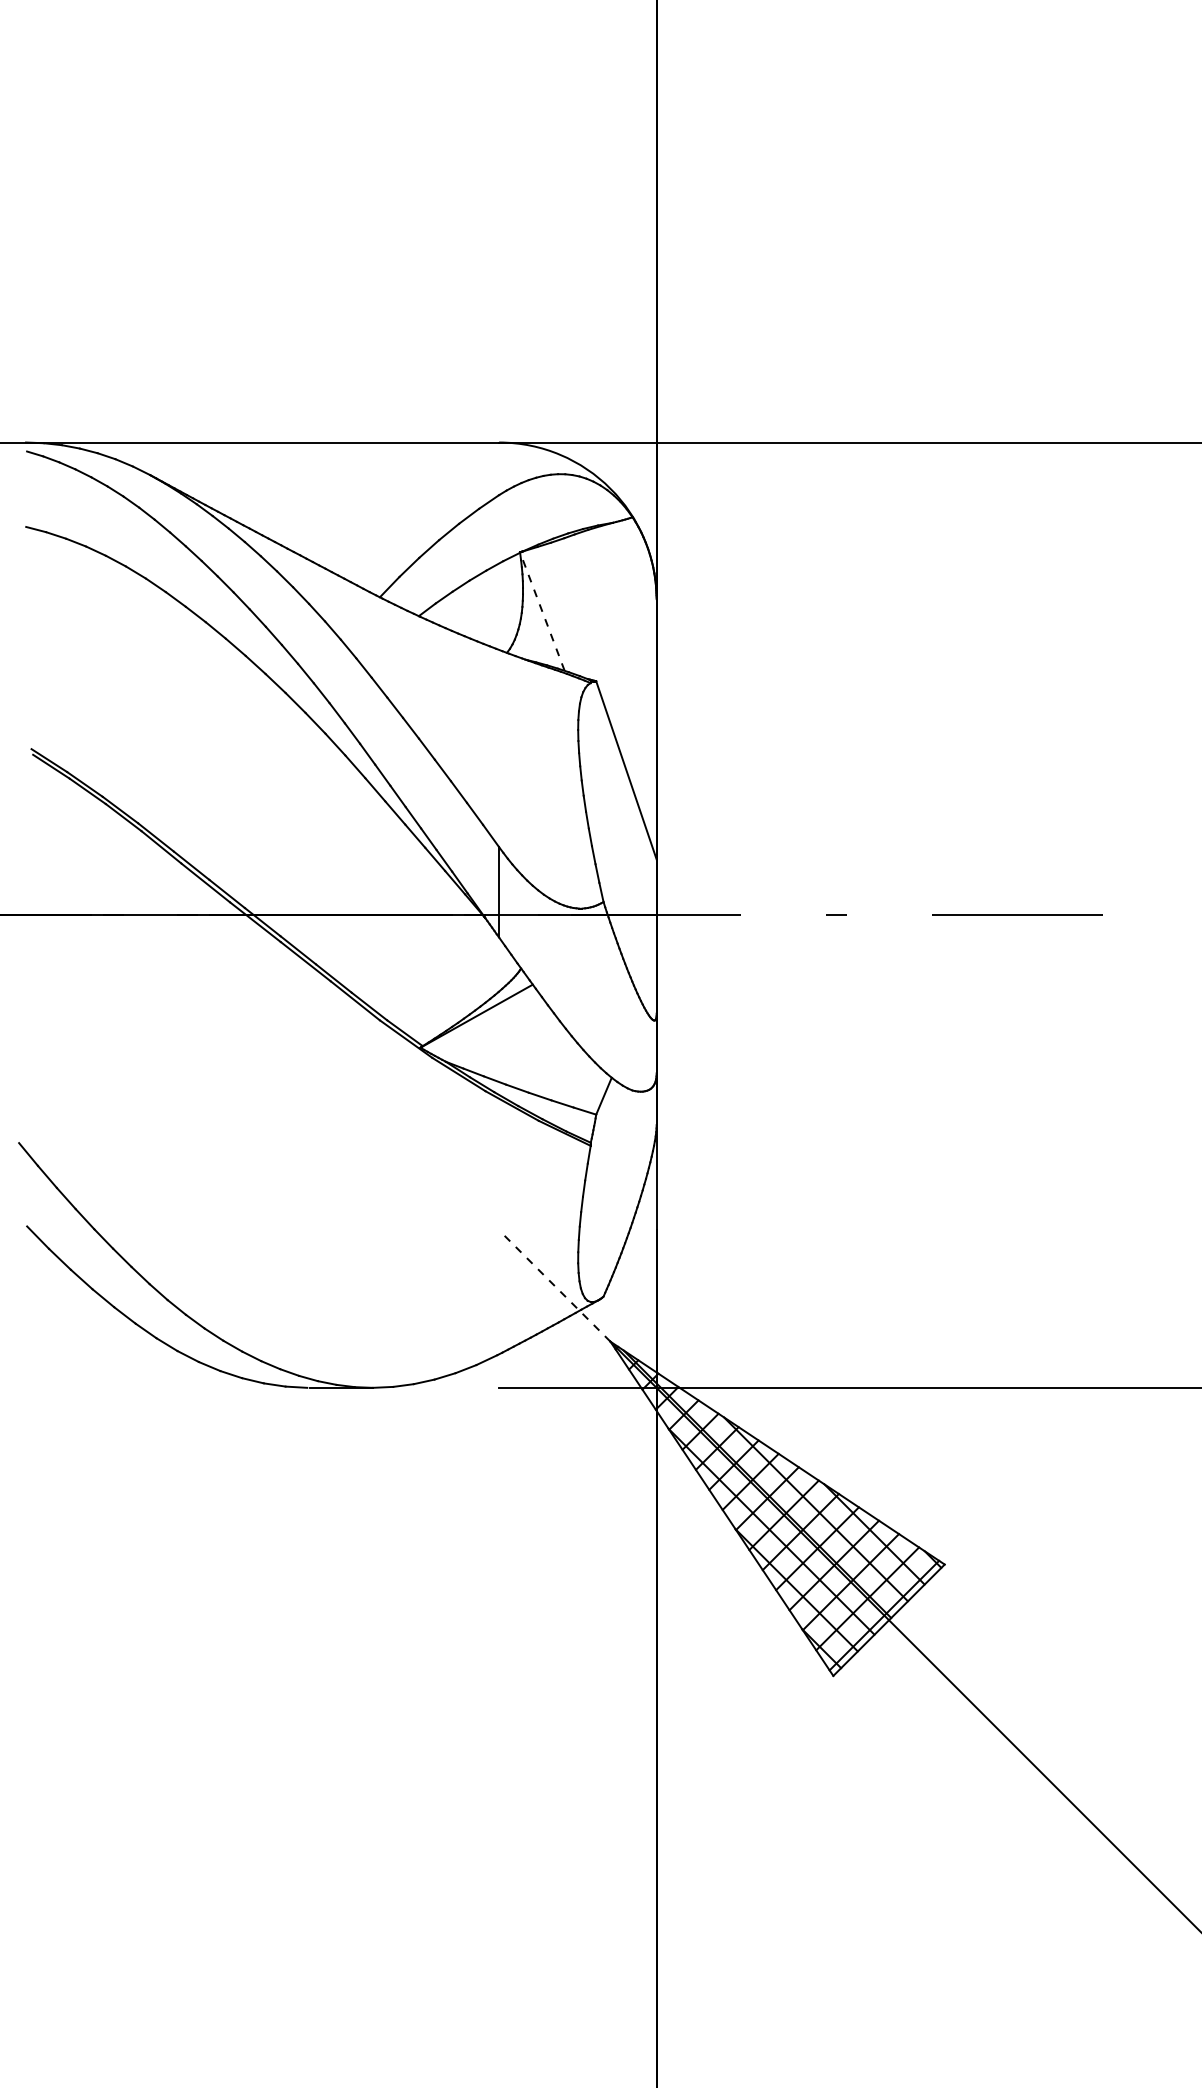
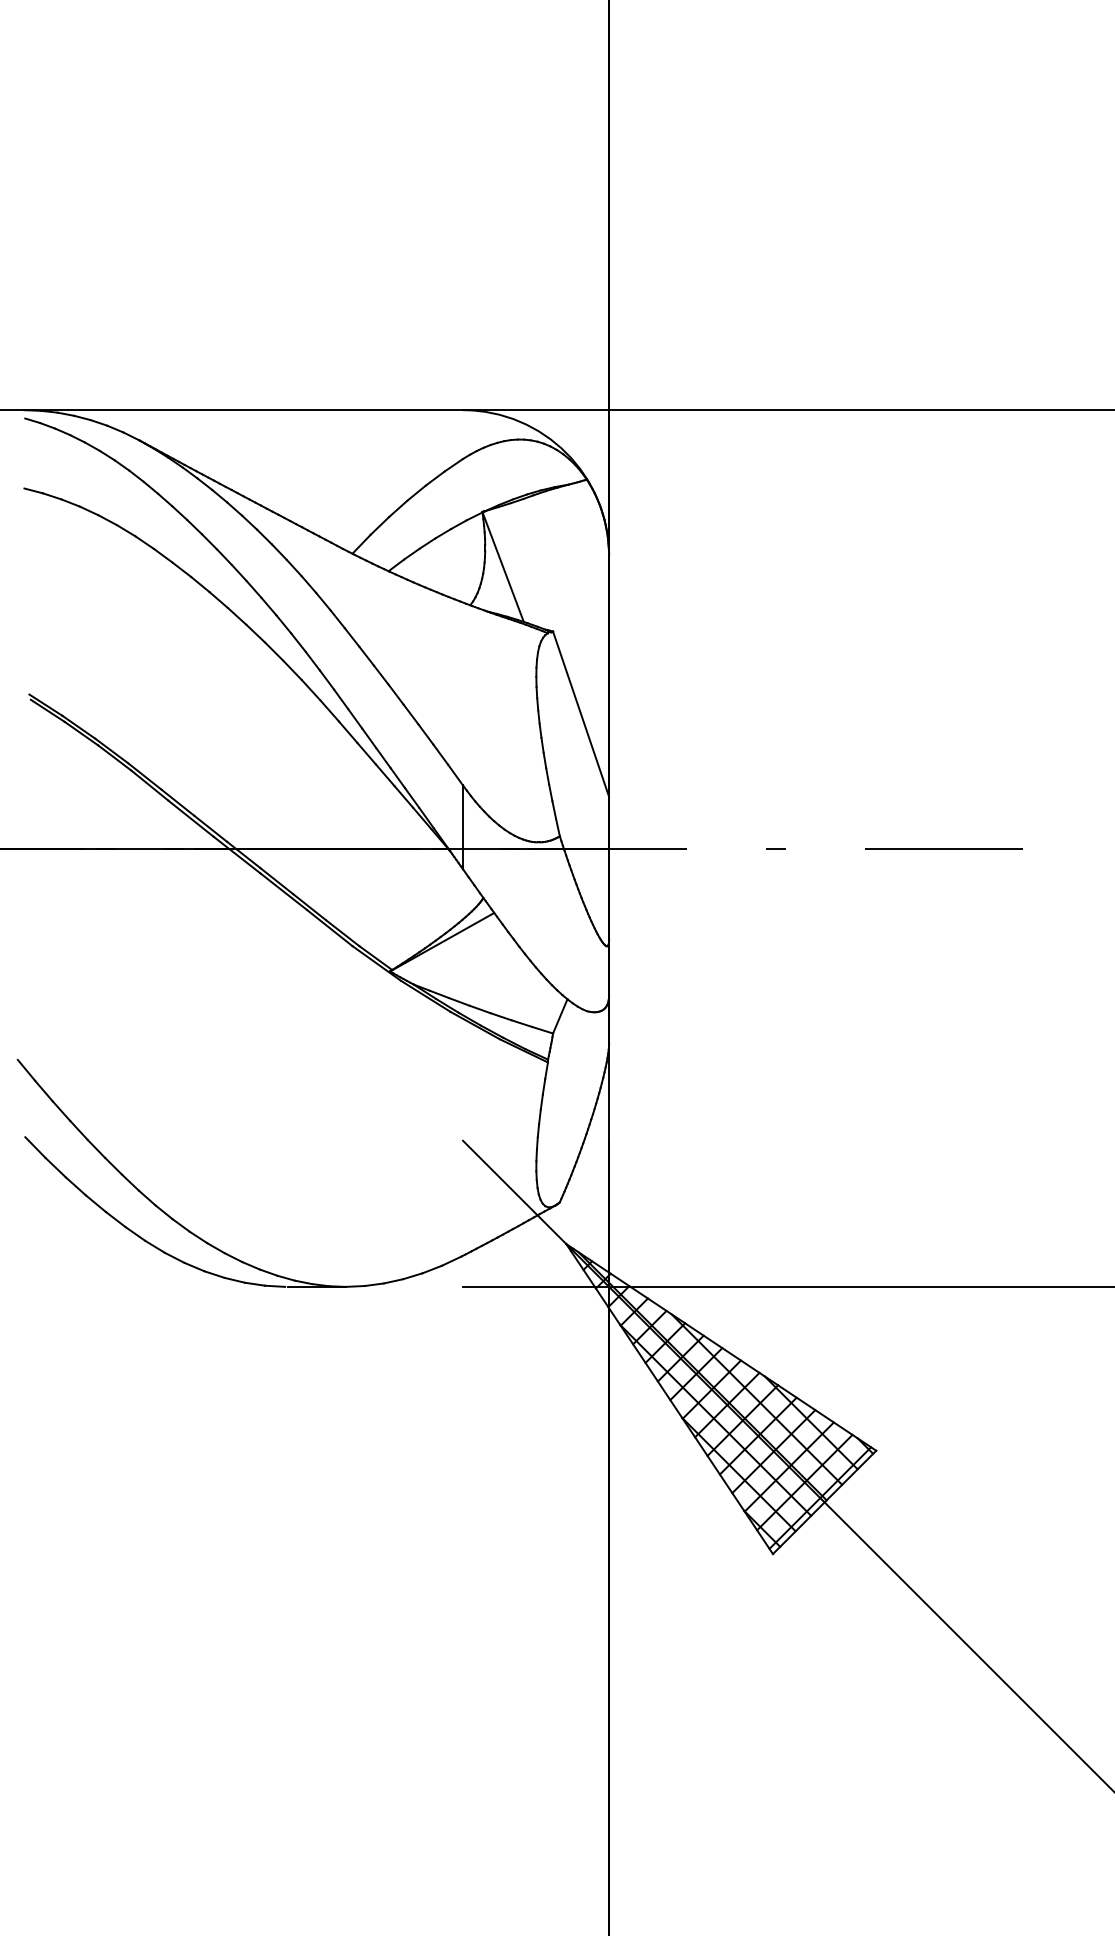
line: (542, 611) -> (503, 566), dashed -> solid
line: (554, 1286) -> (514, 1192), dashed -> solid

